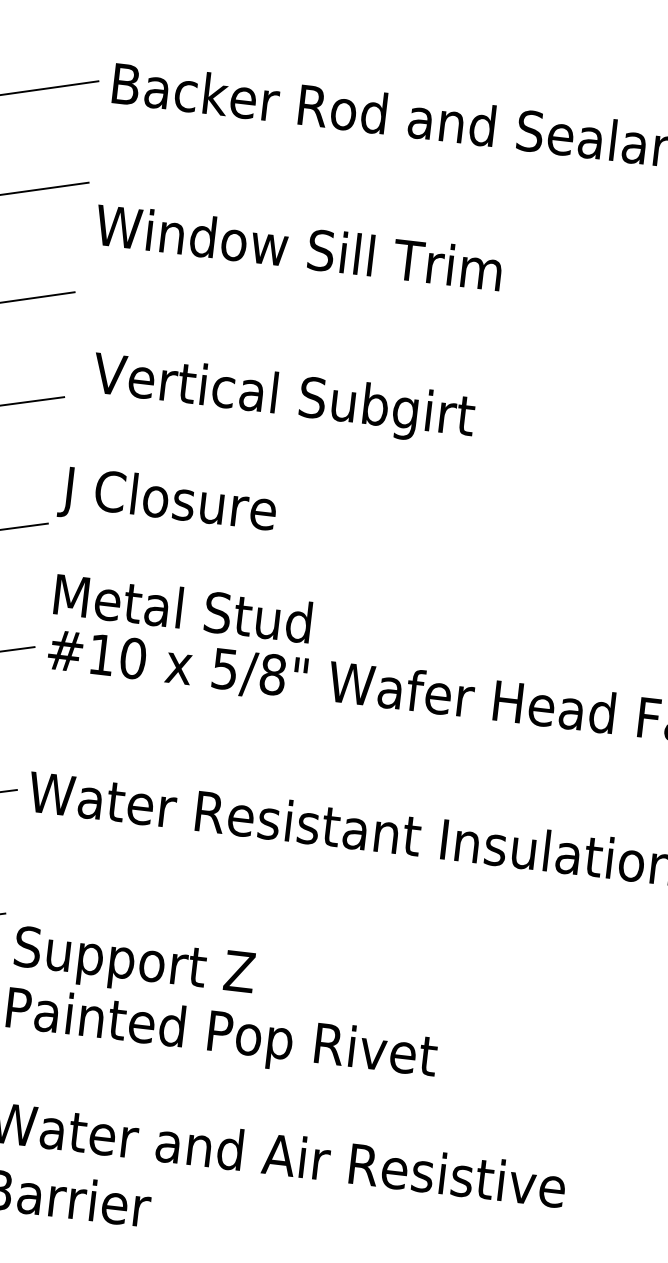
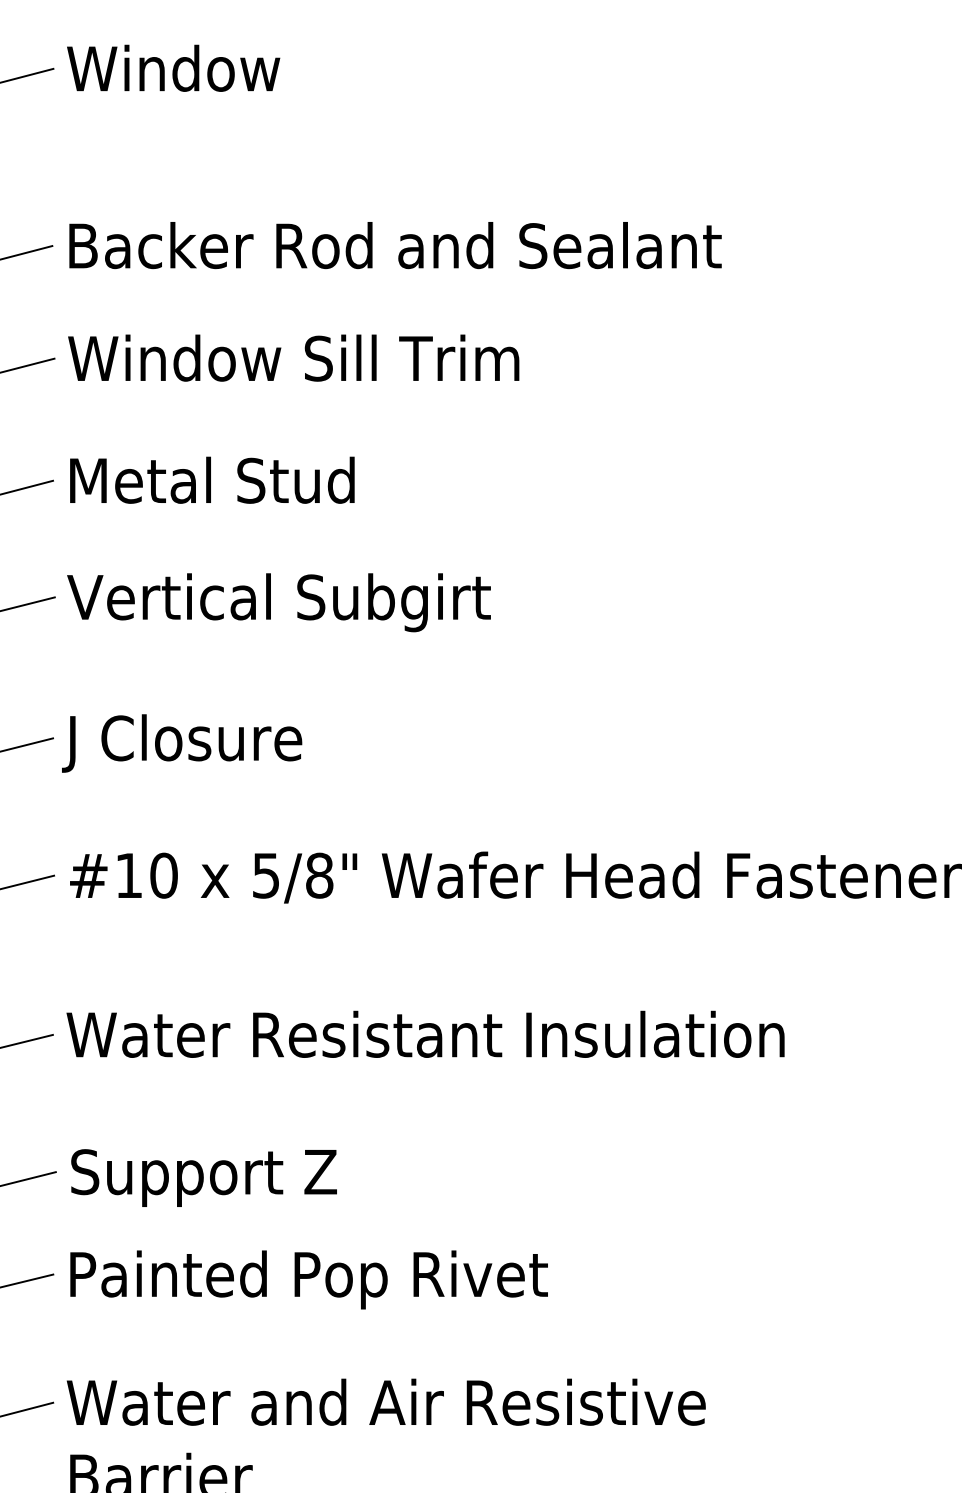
text: (298, 246) -> (293, 357), moved
text: (282, 398) -> (278, 602), moved
text: (168, 503) -> (182, 743), moved
text: (183, 607) -> (212, 479), moved
text: (133, 964) -> (203, 1177), moved

